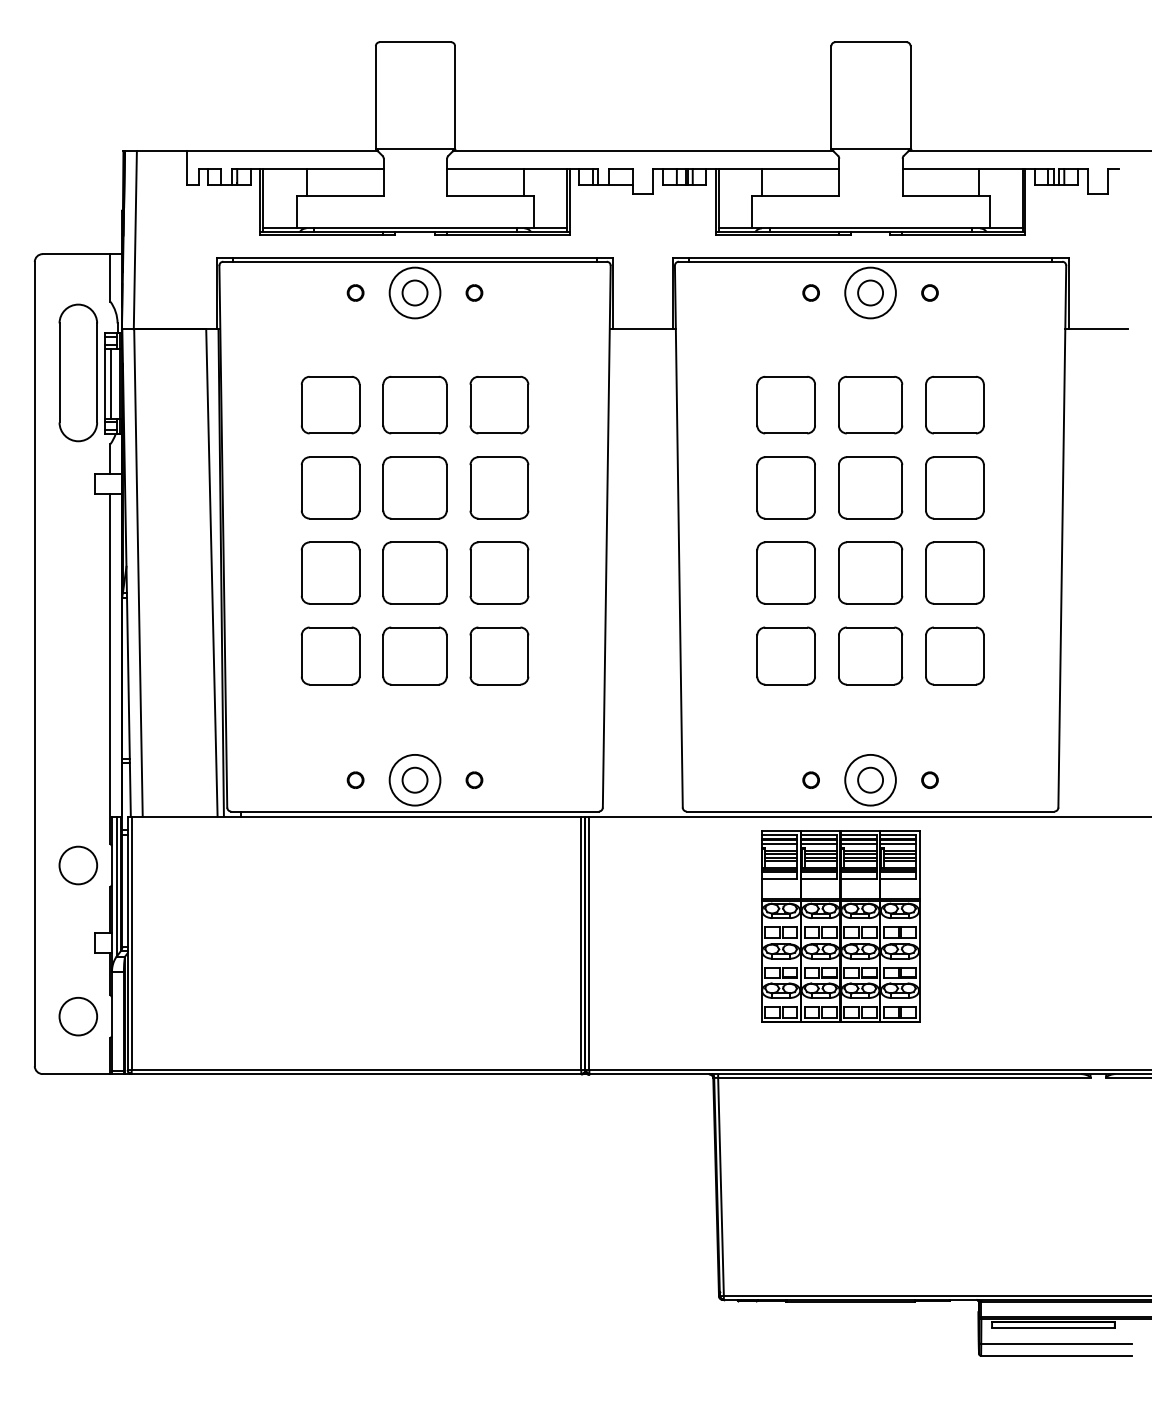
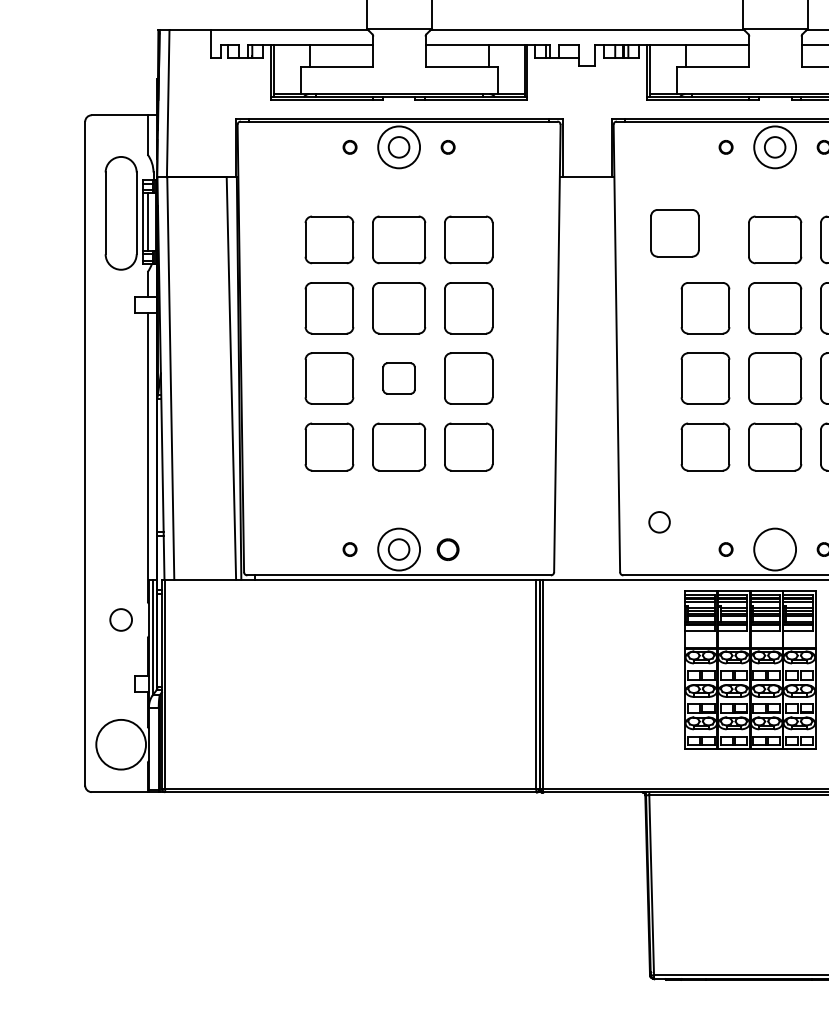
part: (785, 405) -> (674, 233), moved
part: (414, 572) -> (398, 378), size x0.6
part: (474, 779) -> (448, 548), size x1.6
circle: (870, 779) -> (659, 521), moved
circle: (78, 865) -> (121, 619), size x0.7
circle: (78, 1016) -> (121, 744), size x1.6

